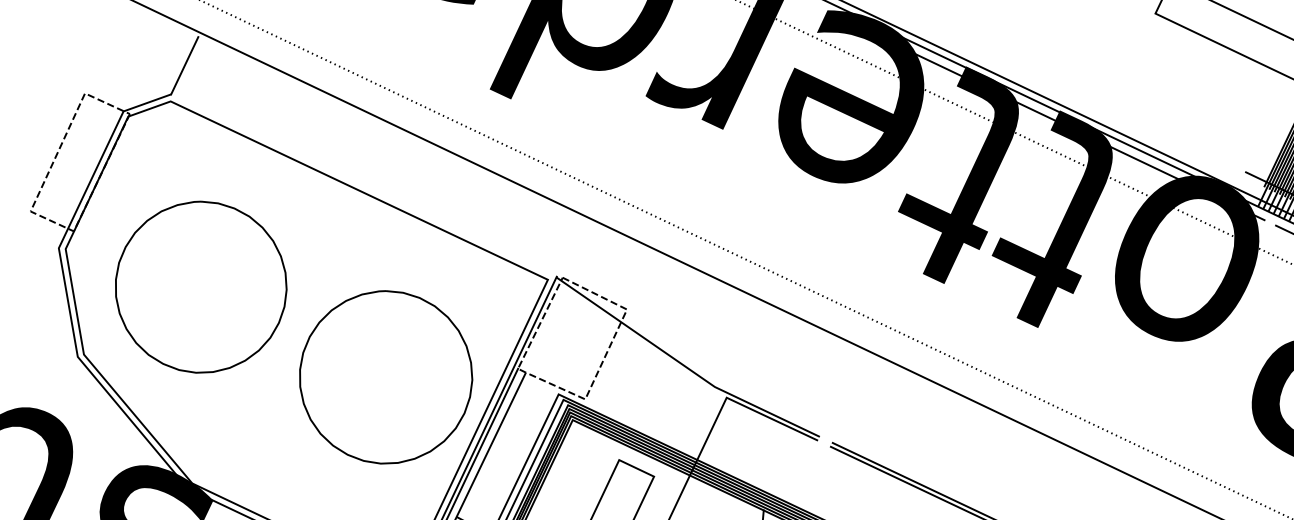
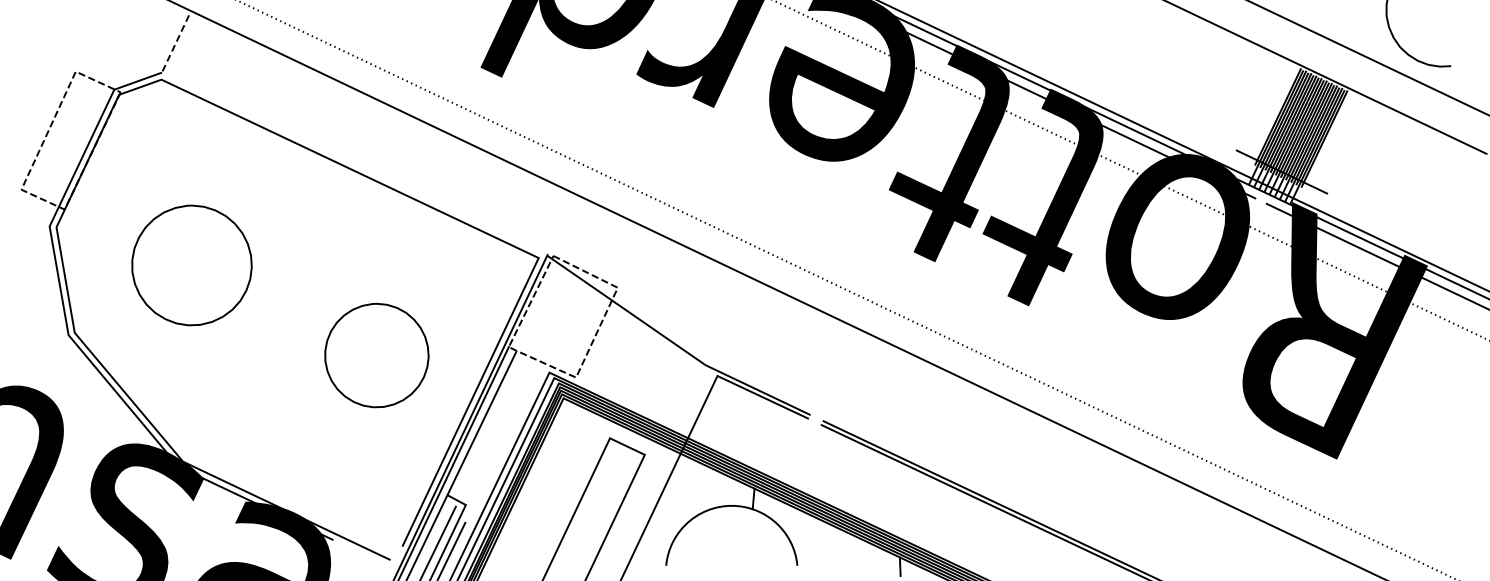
line: (184, 65) -> (175, 43), solid -> dashed
part: (200, 287) -> (191, 265), size x0.7
part: (385, 377) -> (376, 355), size x0.6

